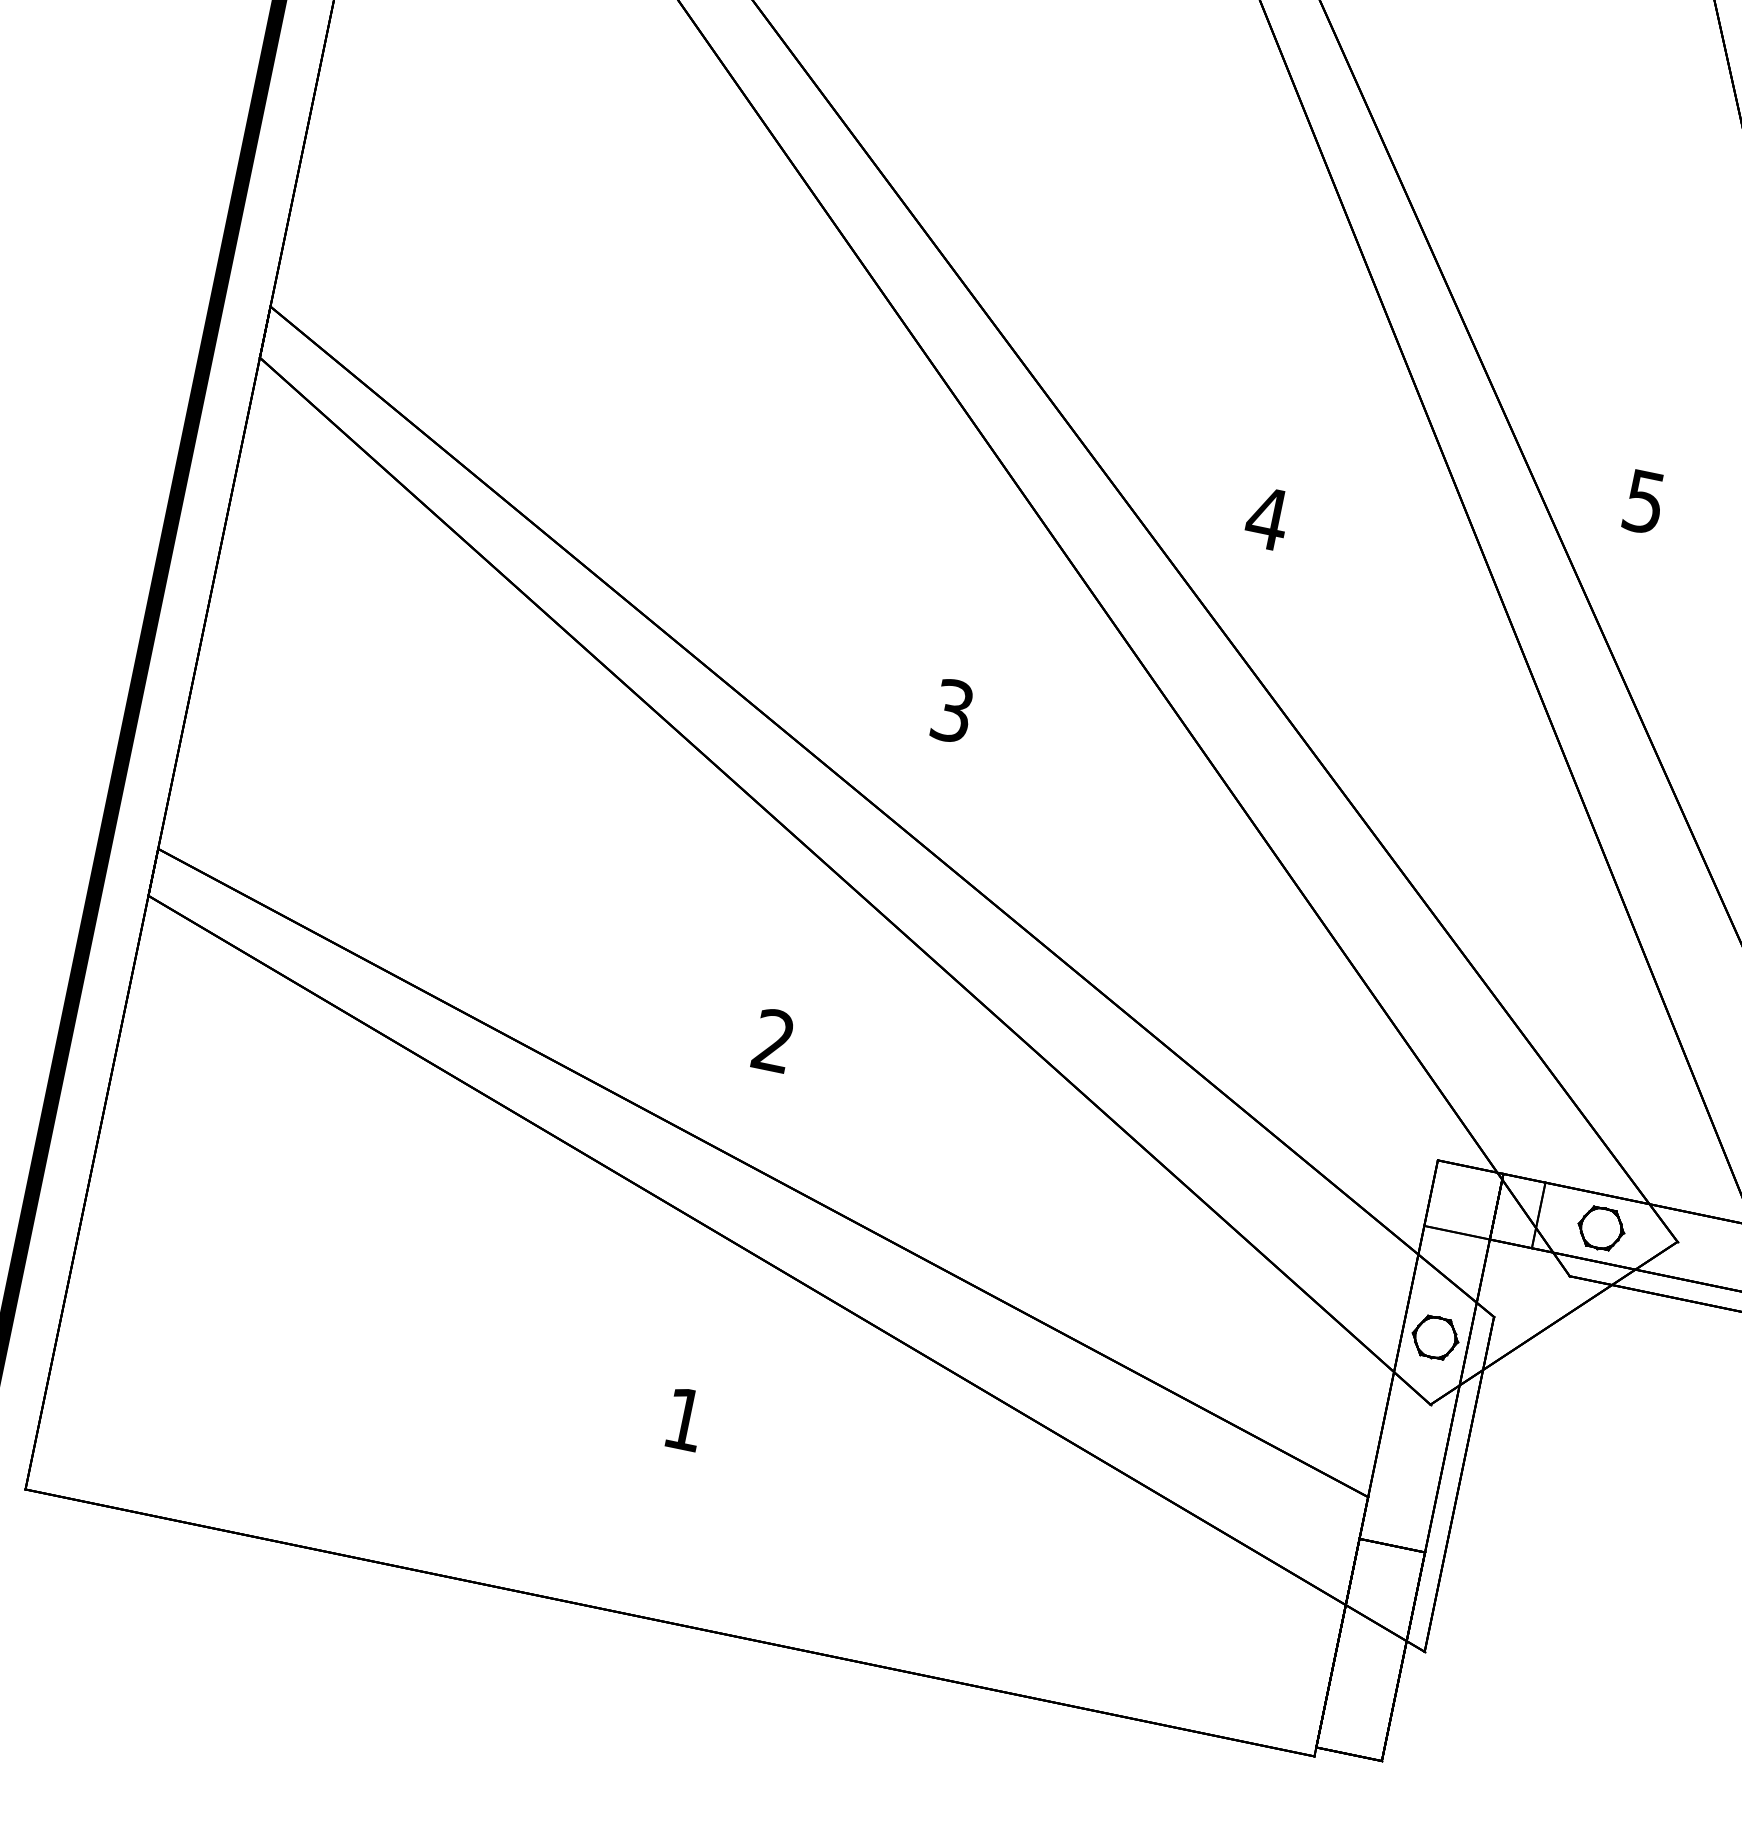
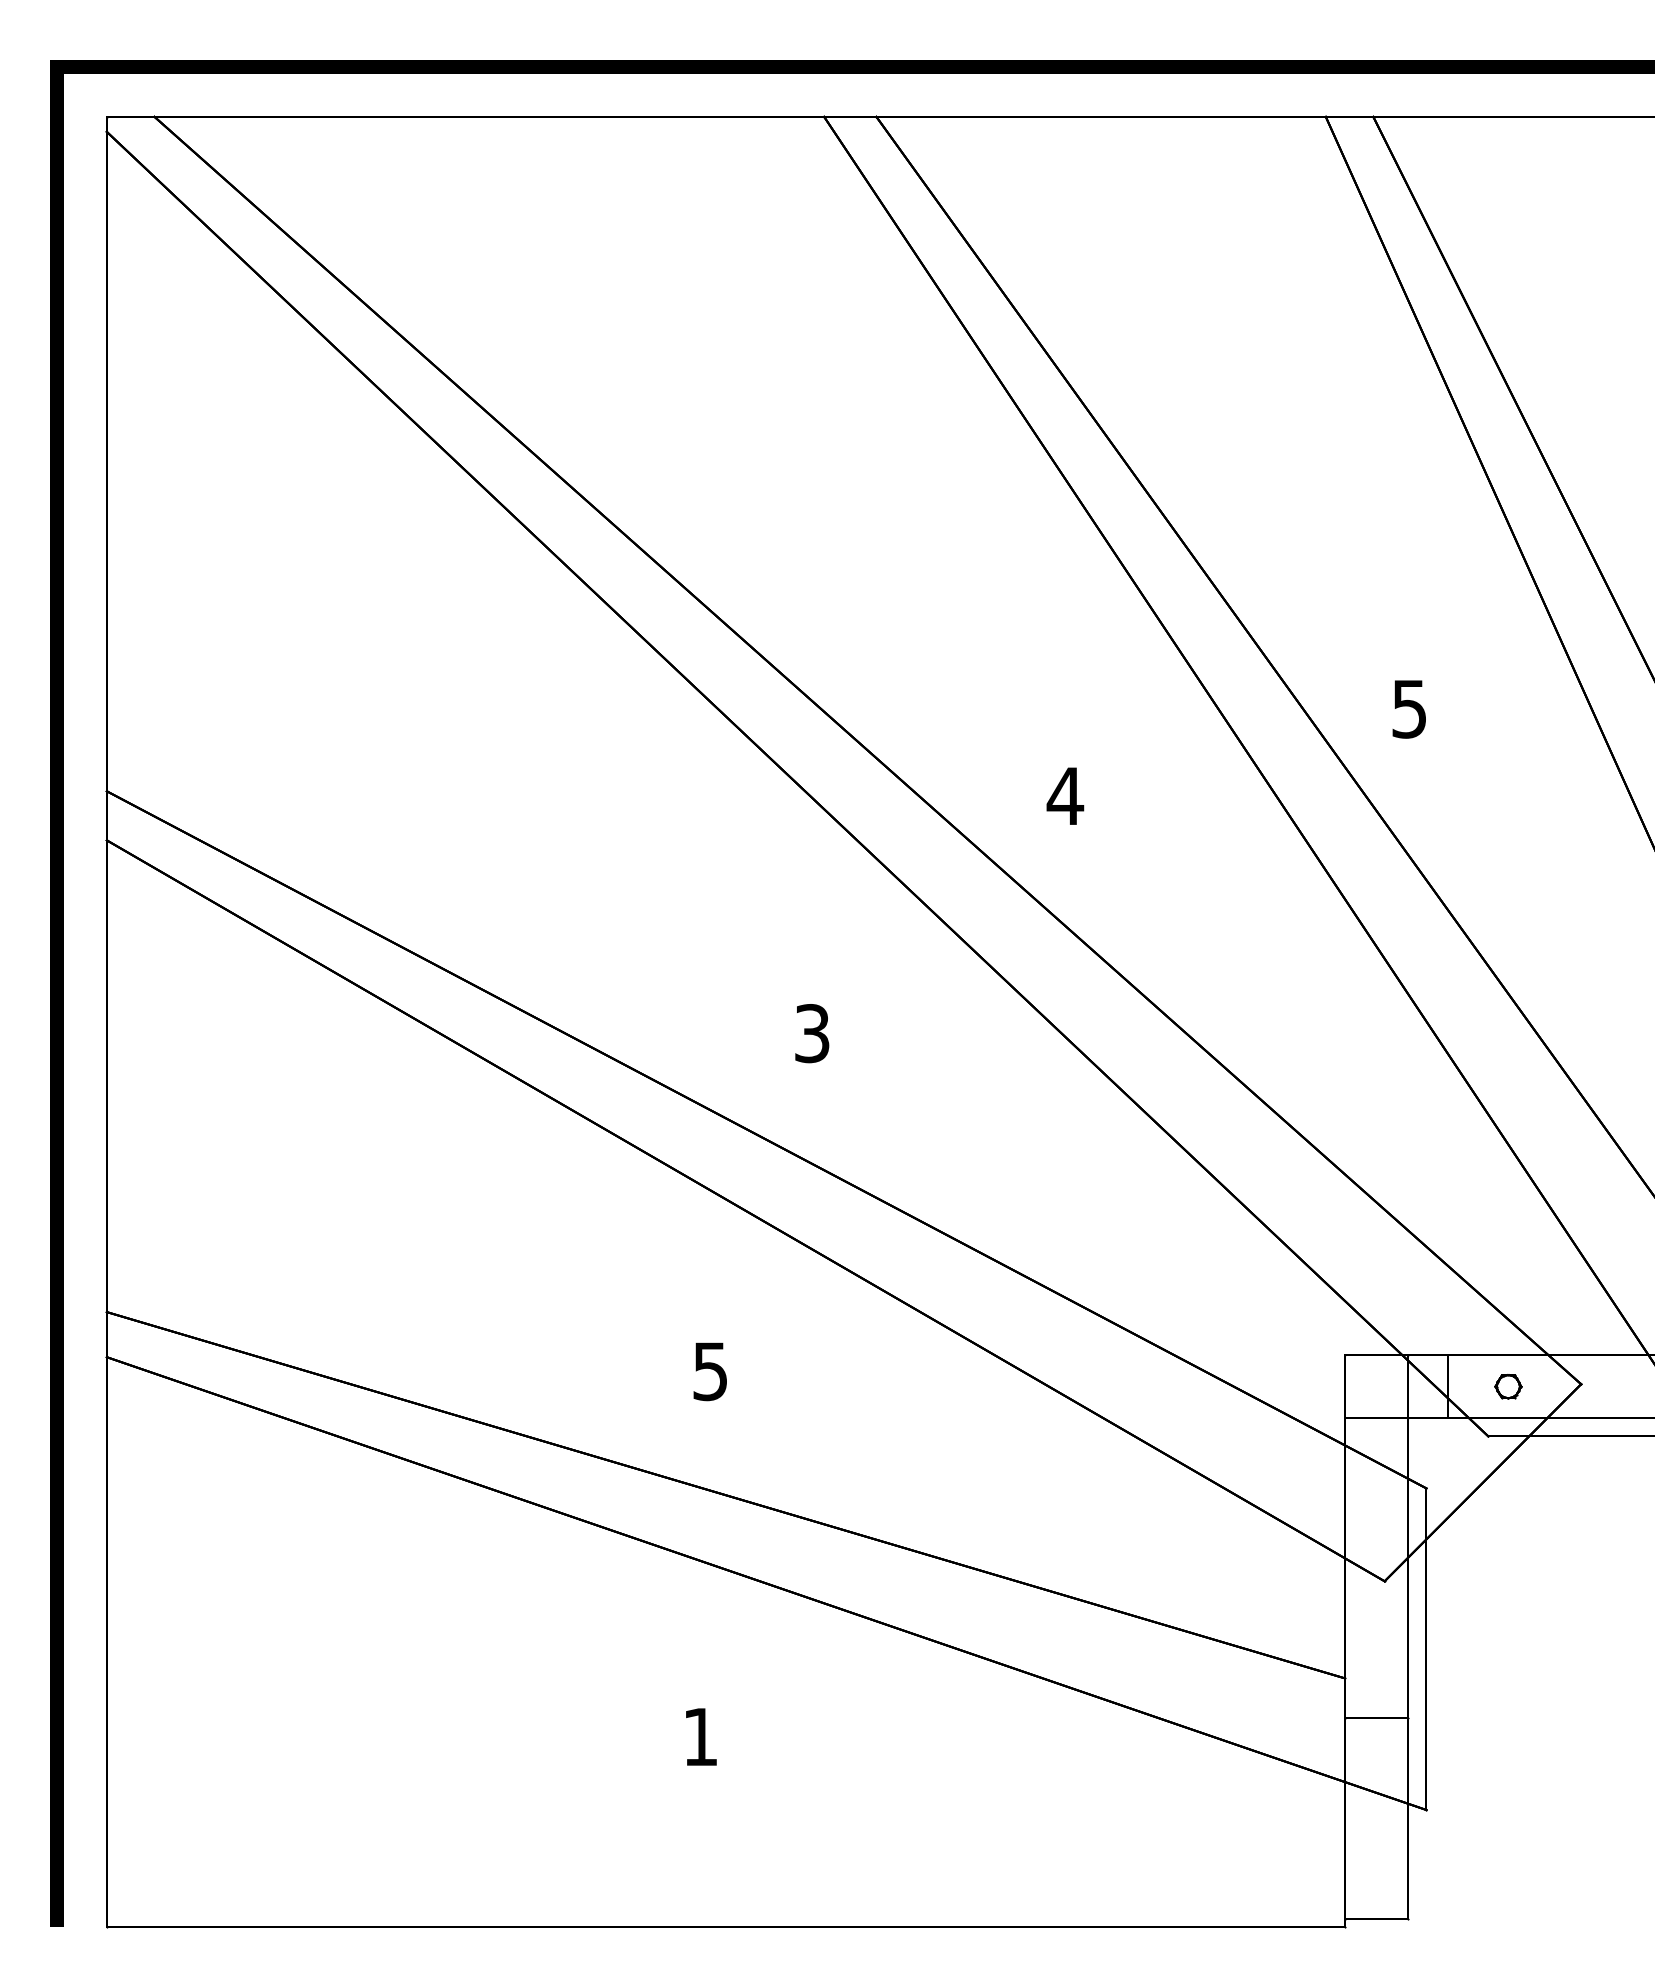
text: (772, 1040) -> (709, 1371), 2 -> 5
part: (1601, 1228) -> (1508, 1386), size x0.6
part: (1435, 1337) -> (1376, 1518), removed

